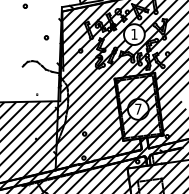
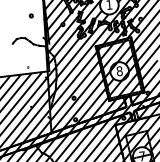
text: (138, 108) -> (119, 70), 7 -> 8

